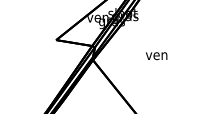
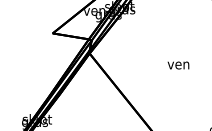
text: (156, 56) -> (178, 65), moved

